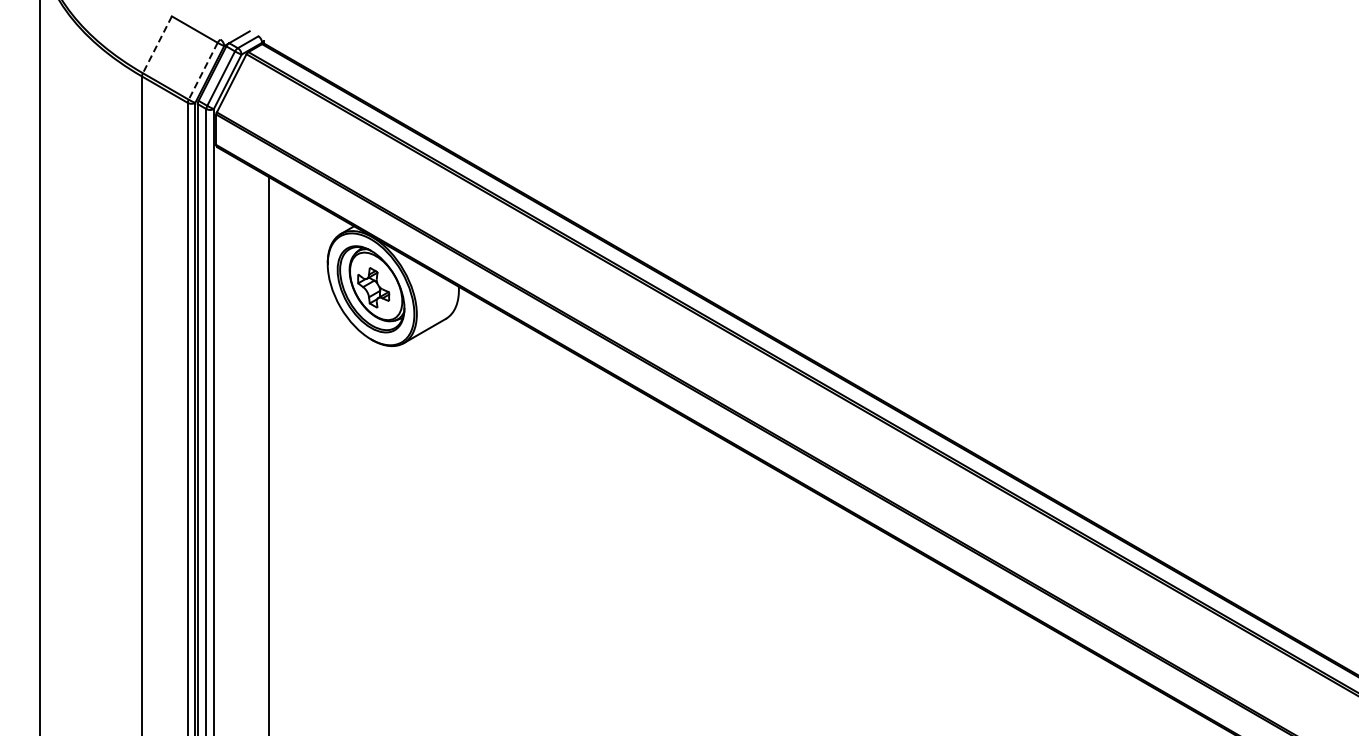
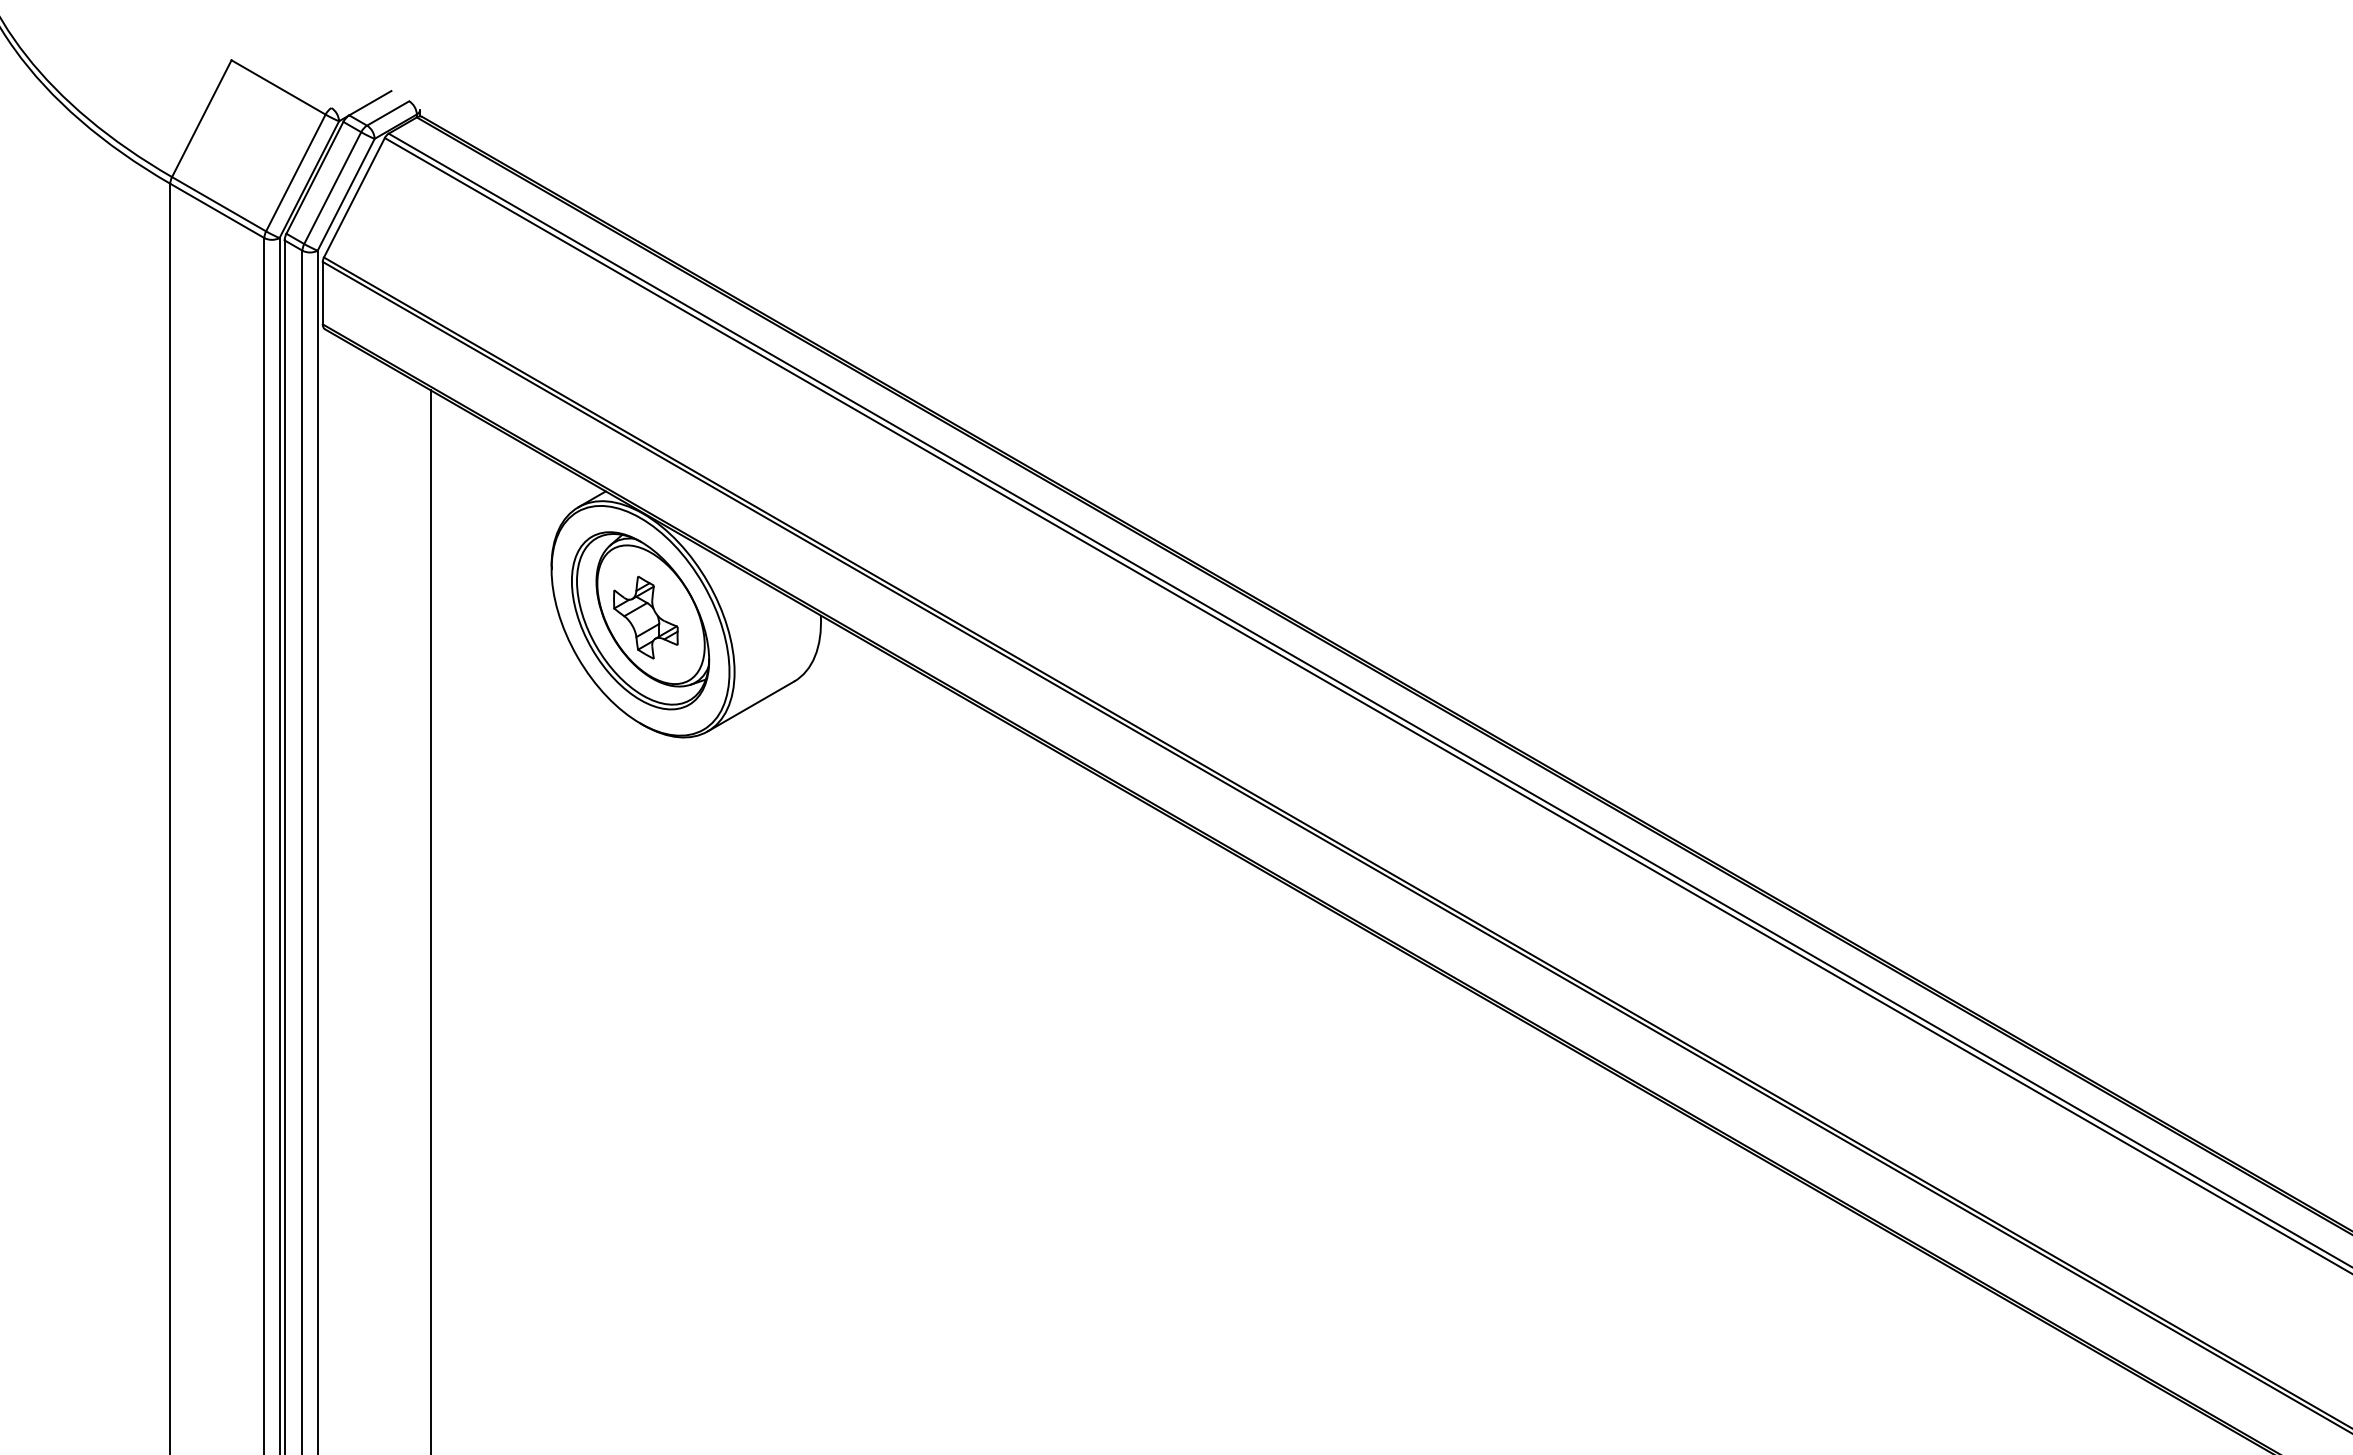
line: (157, 44) -> (201, 118), dashed -> solid
line: (203, 71) -> (296, 173), dashed -> solid

